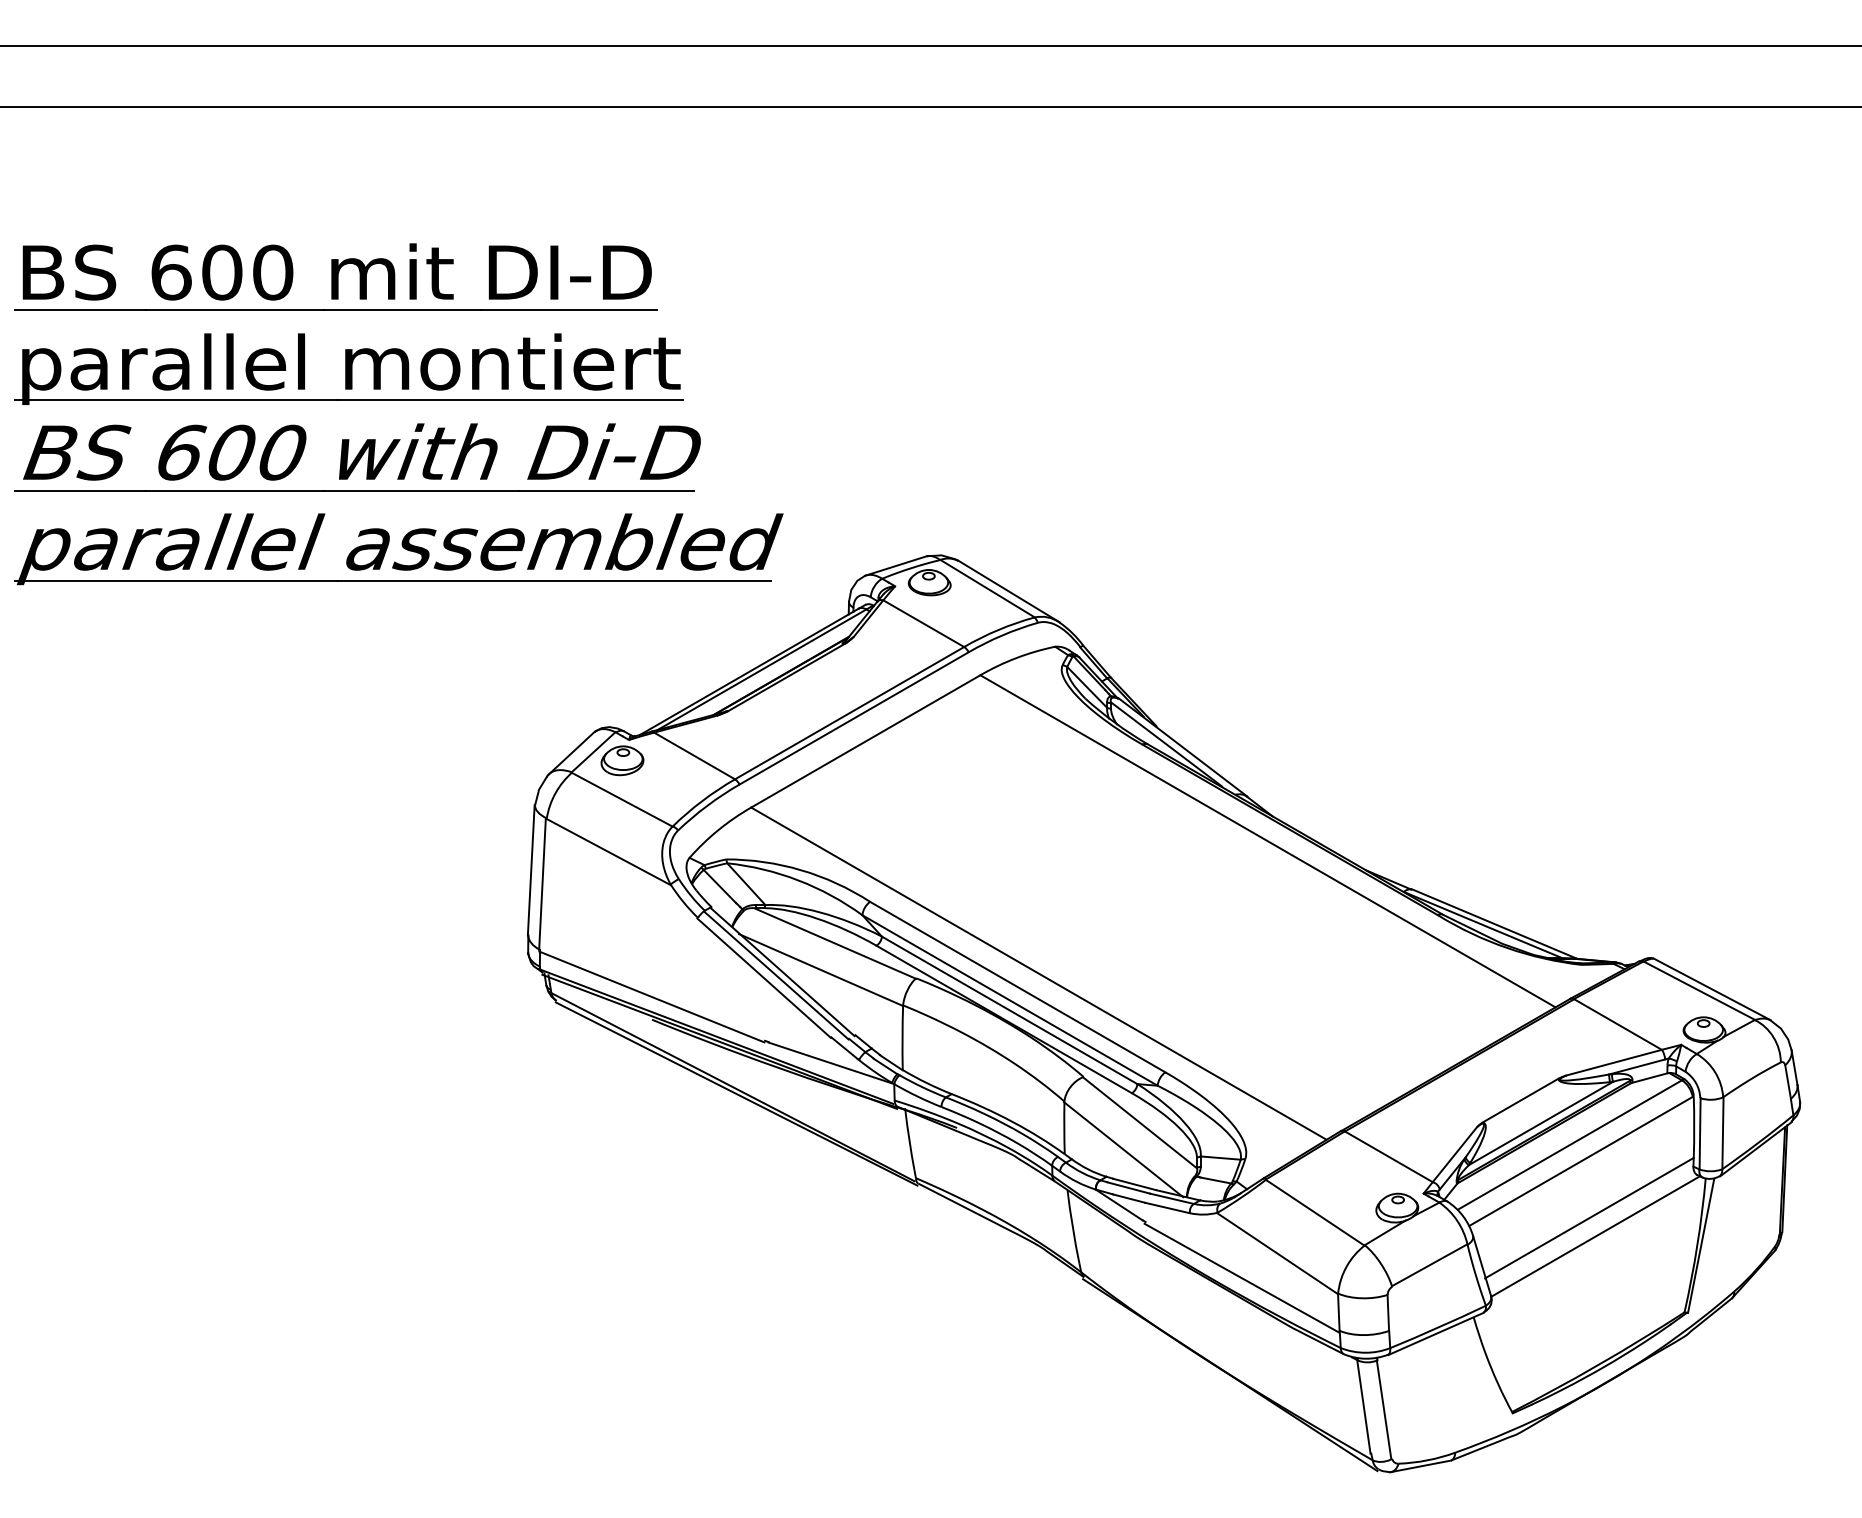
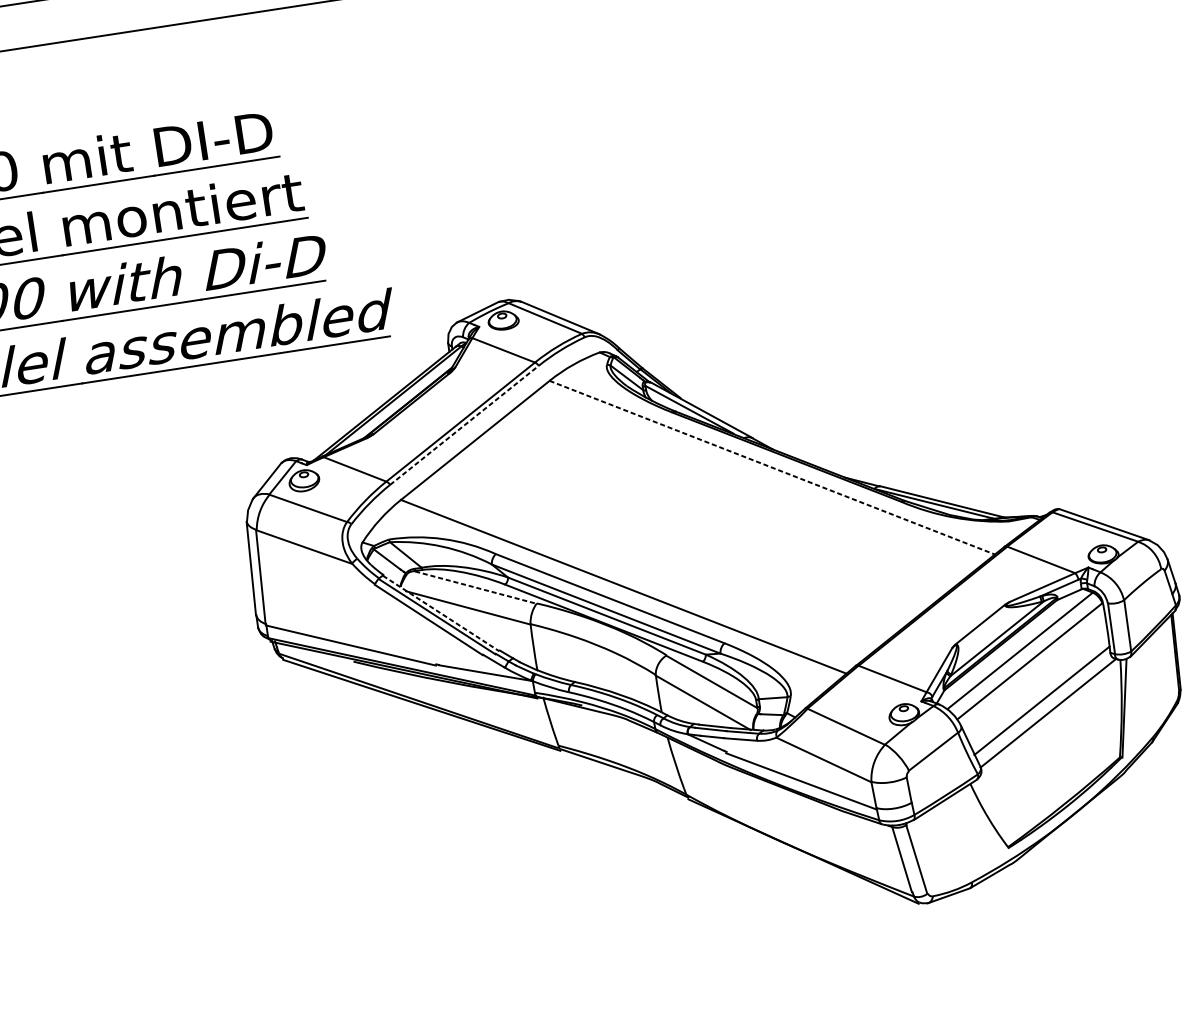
line: (854, 718) -> (464, 425), solid -> dashed
line: (1268, 841) -> (772, 467), solid -> dashed
line: (836, 944) -> (476, 588), solid -> dashed
line: (782, 972) -> (441, 613), solid -> dashed

